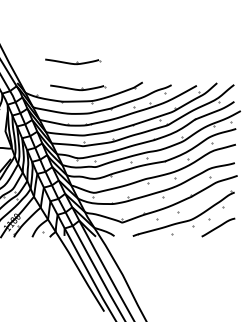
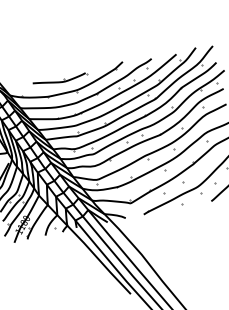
part: (73, 61) -> (50, 55), removed

